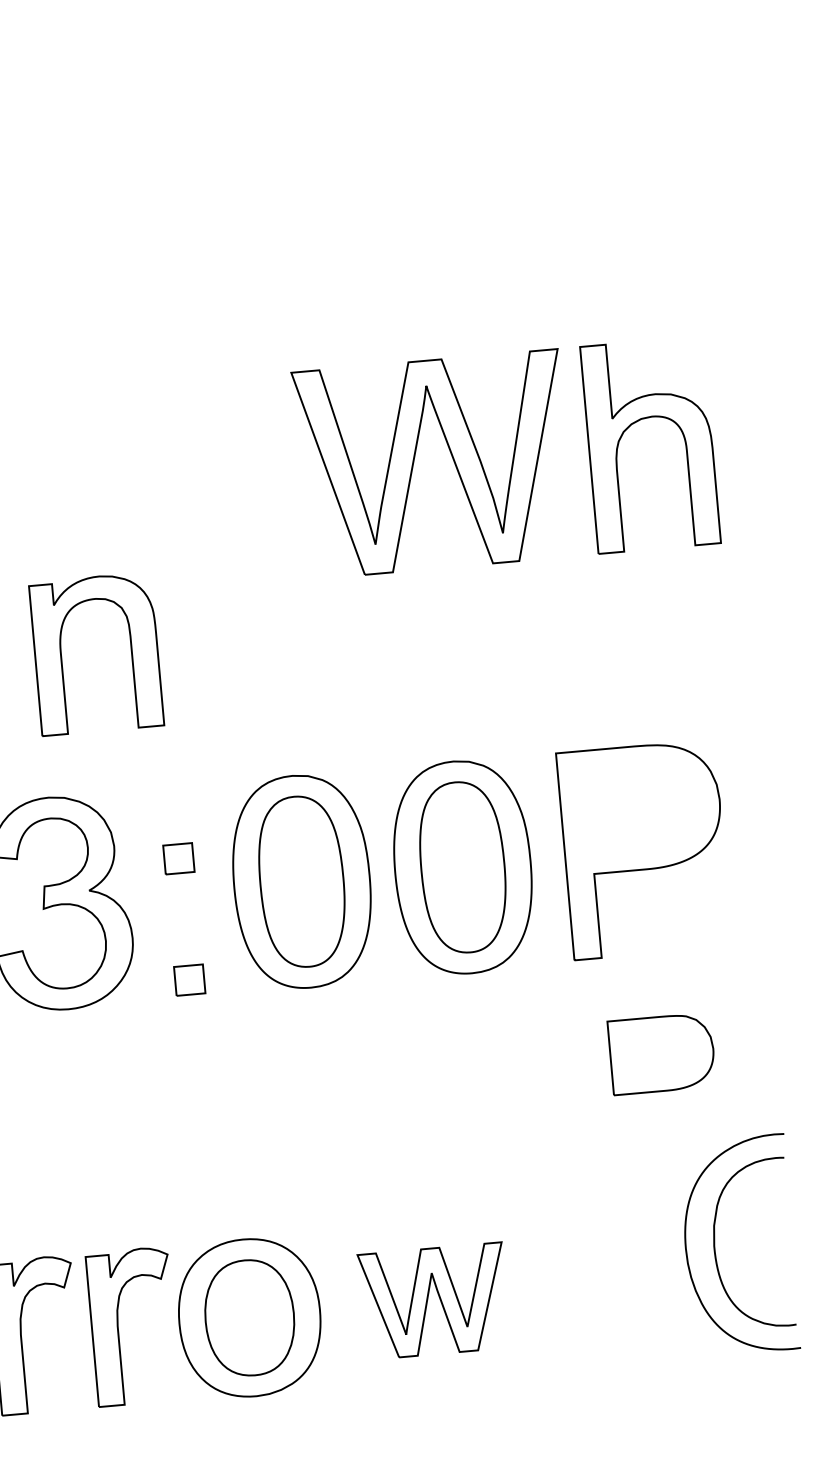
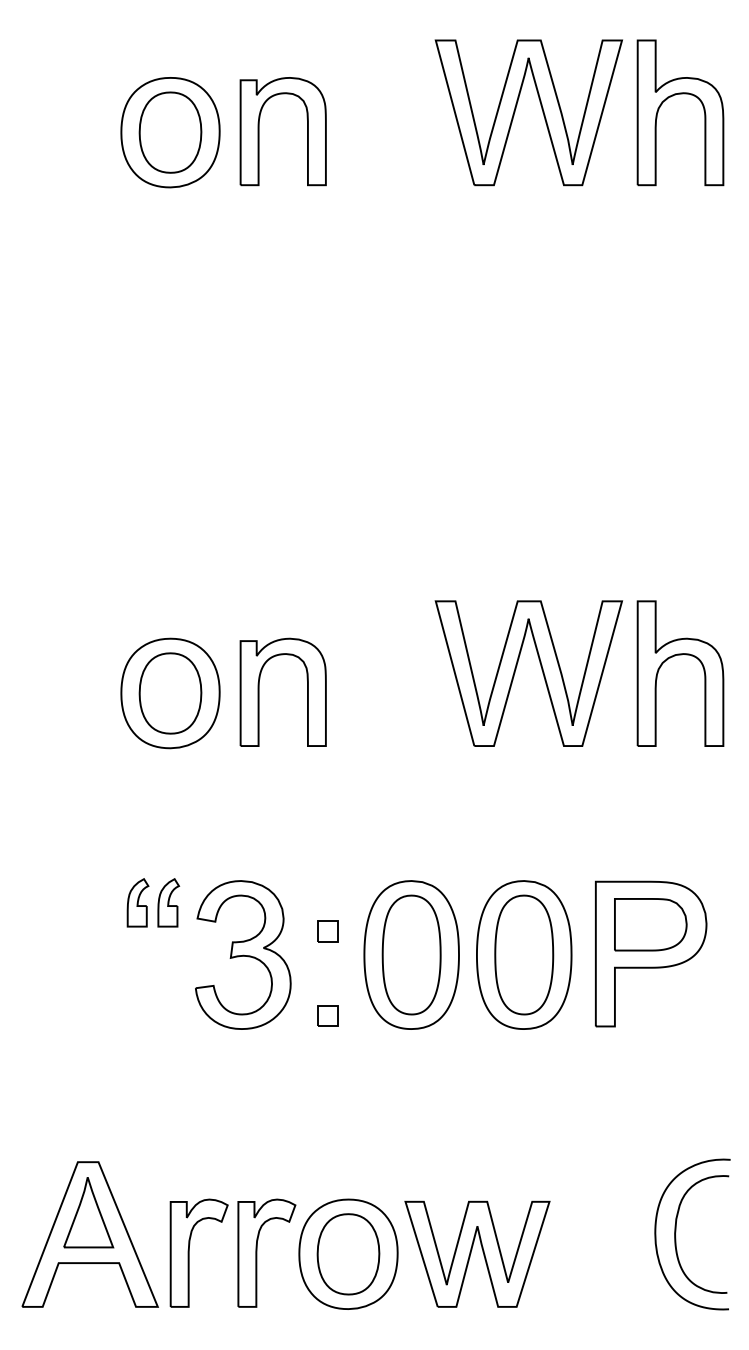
part: (62, 655) -> (259, 691), moved
part: (661, 1053) -> (650, 924), moved
part: (434, 1300) -> (477, 1253), size x1.43

